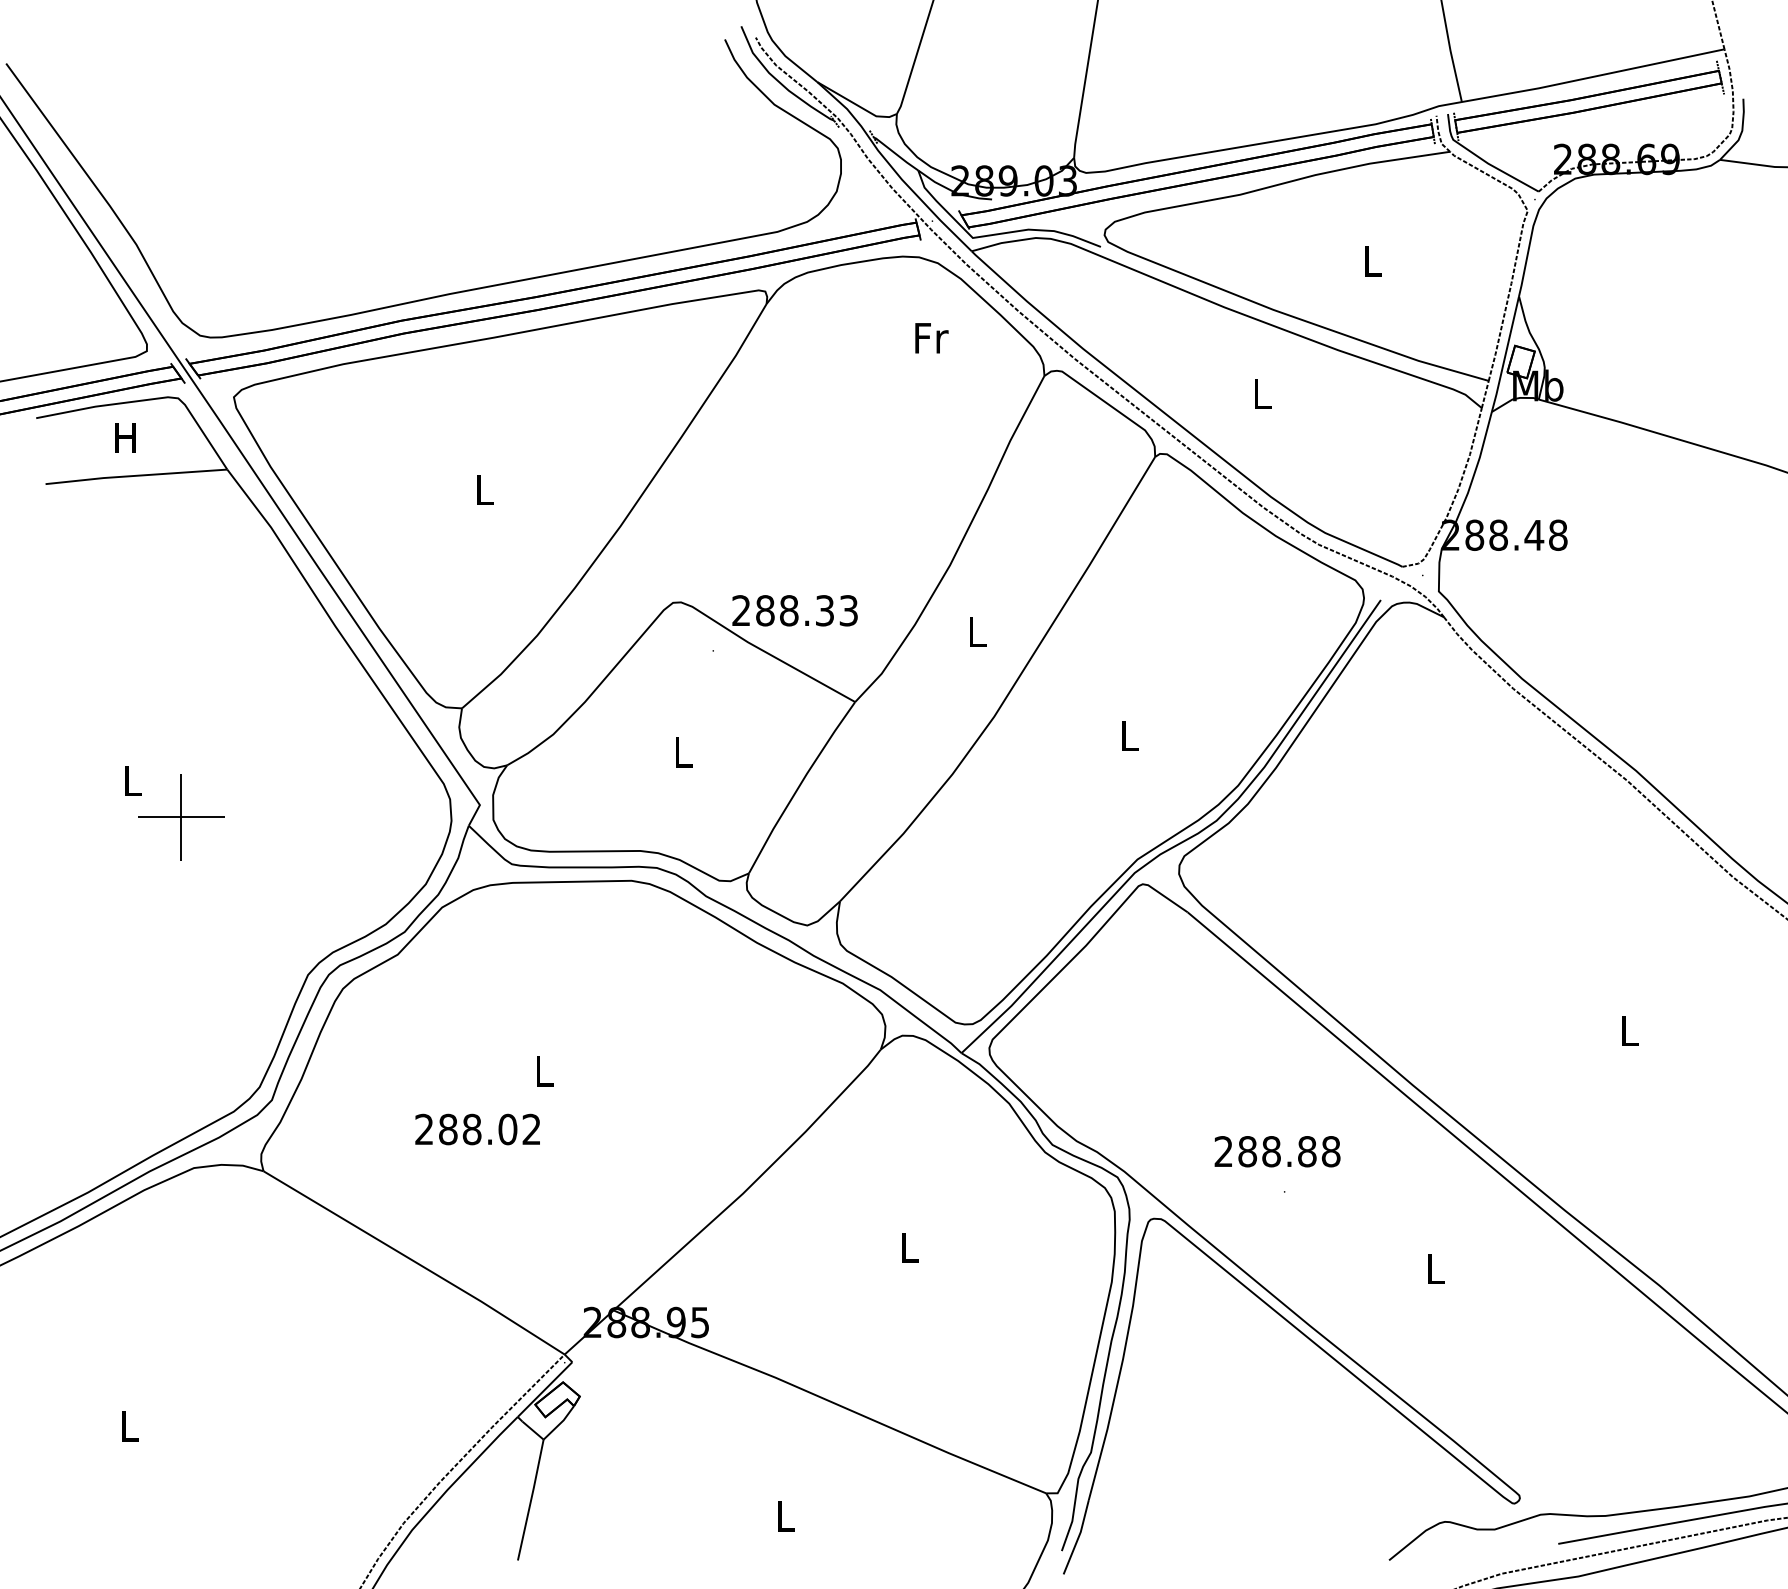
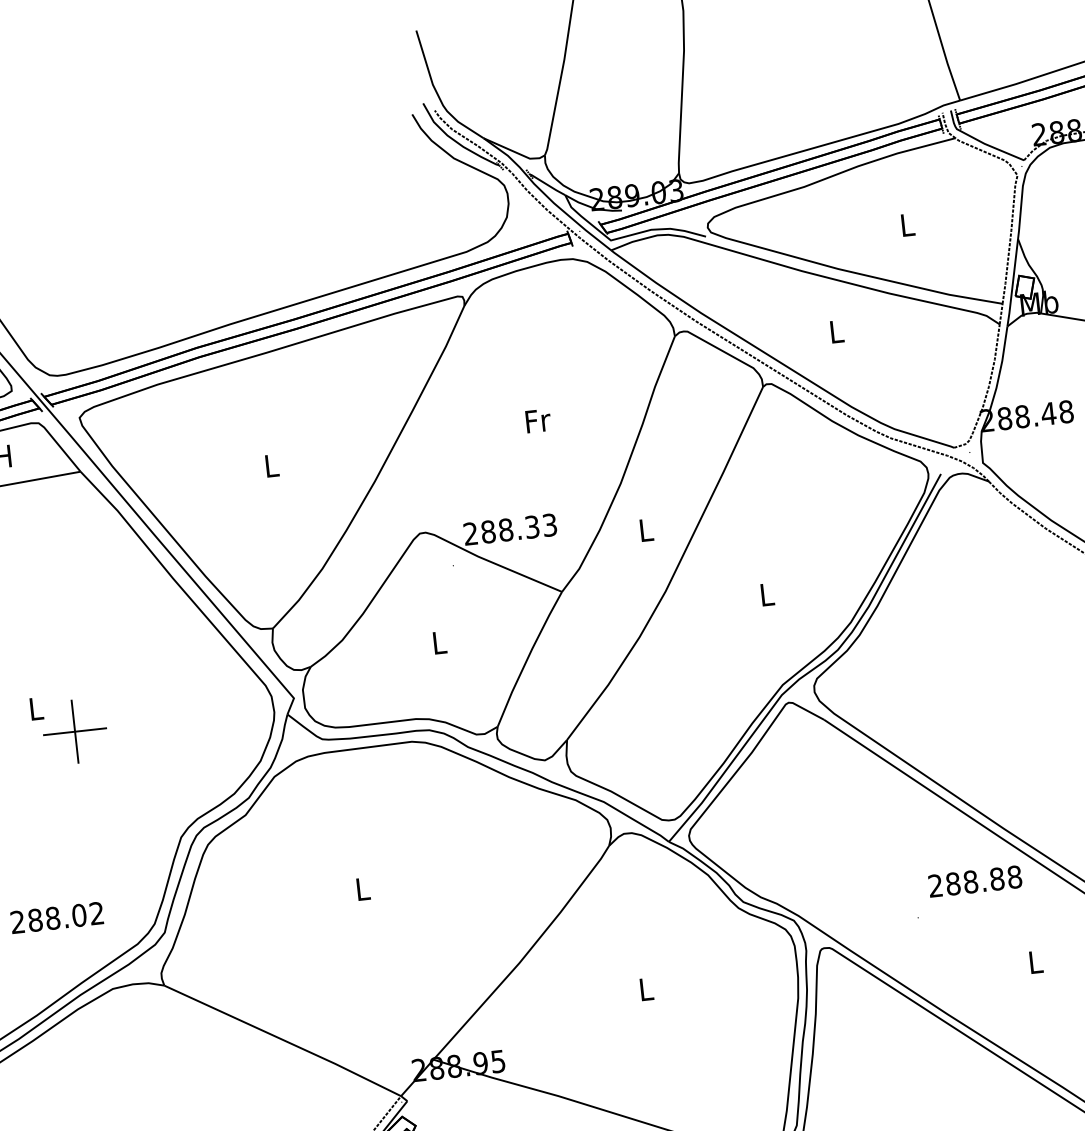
text: (931, 338) -> (538, 421), moved
text: (477, 1129) -> (56, 917), moved
text: (1277, 1151) -> (975, 881), moved

